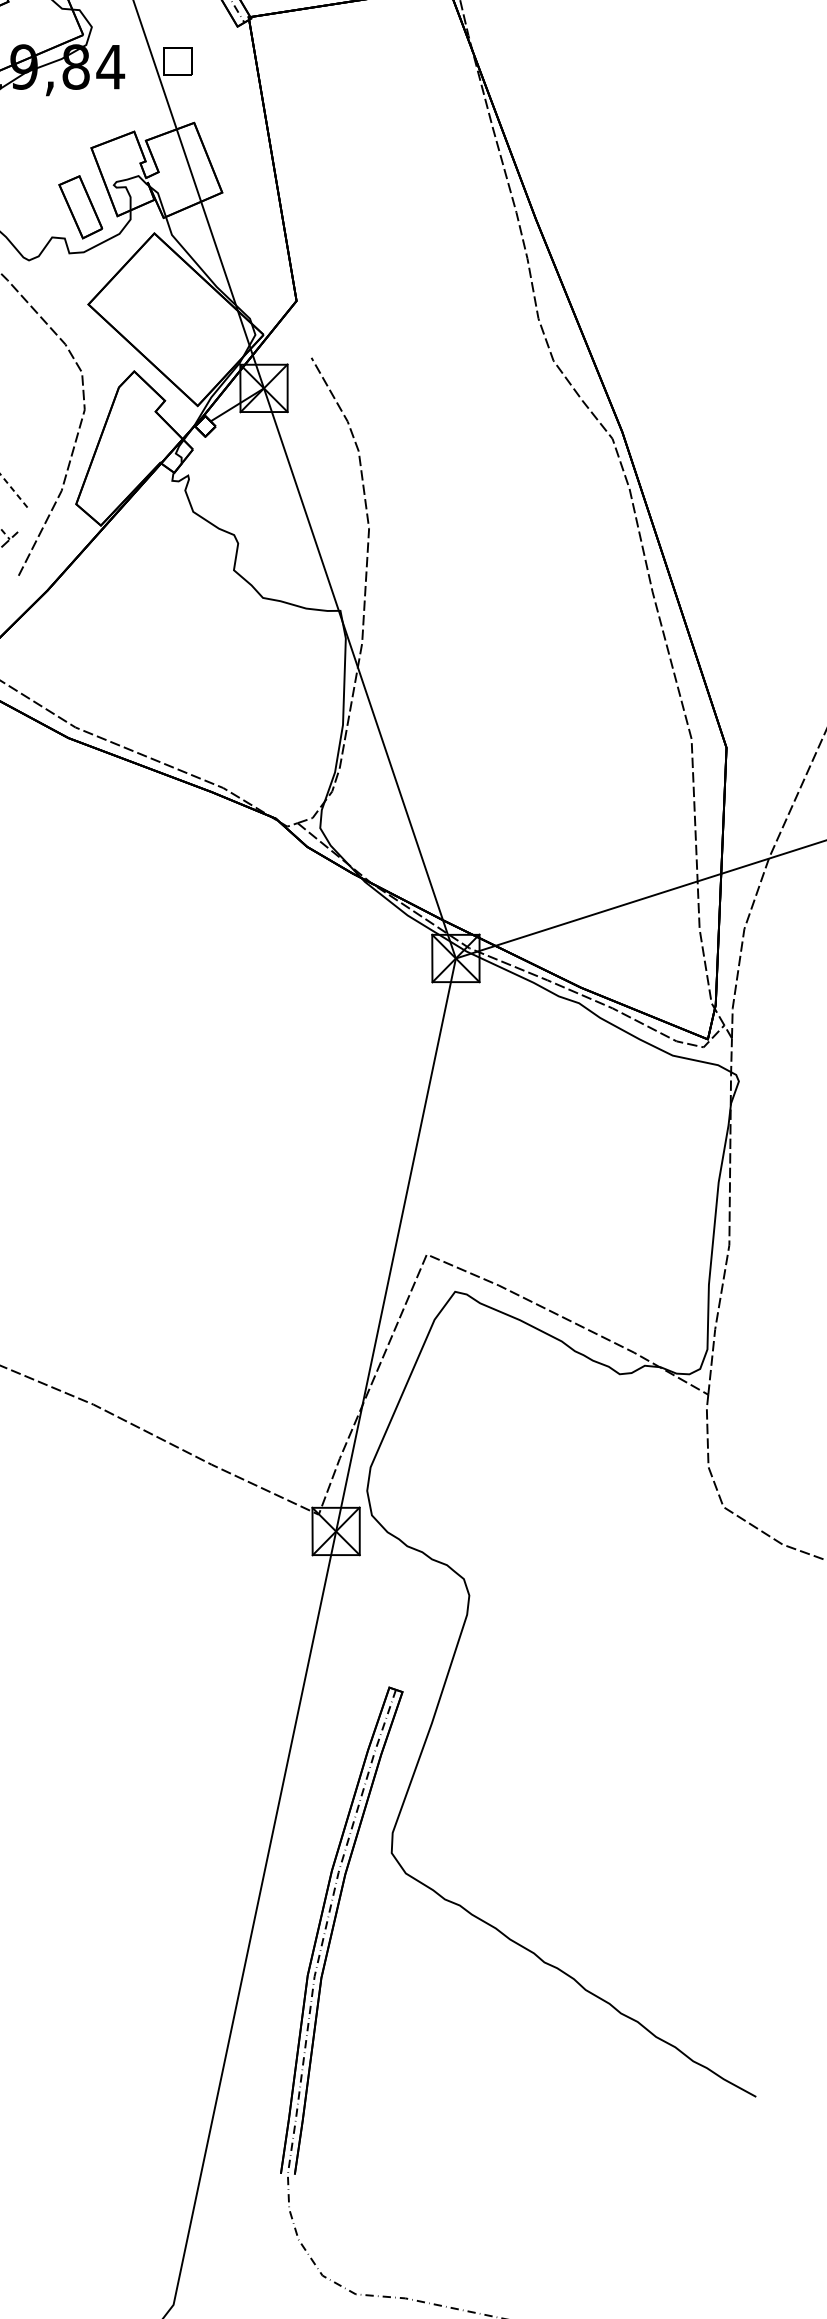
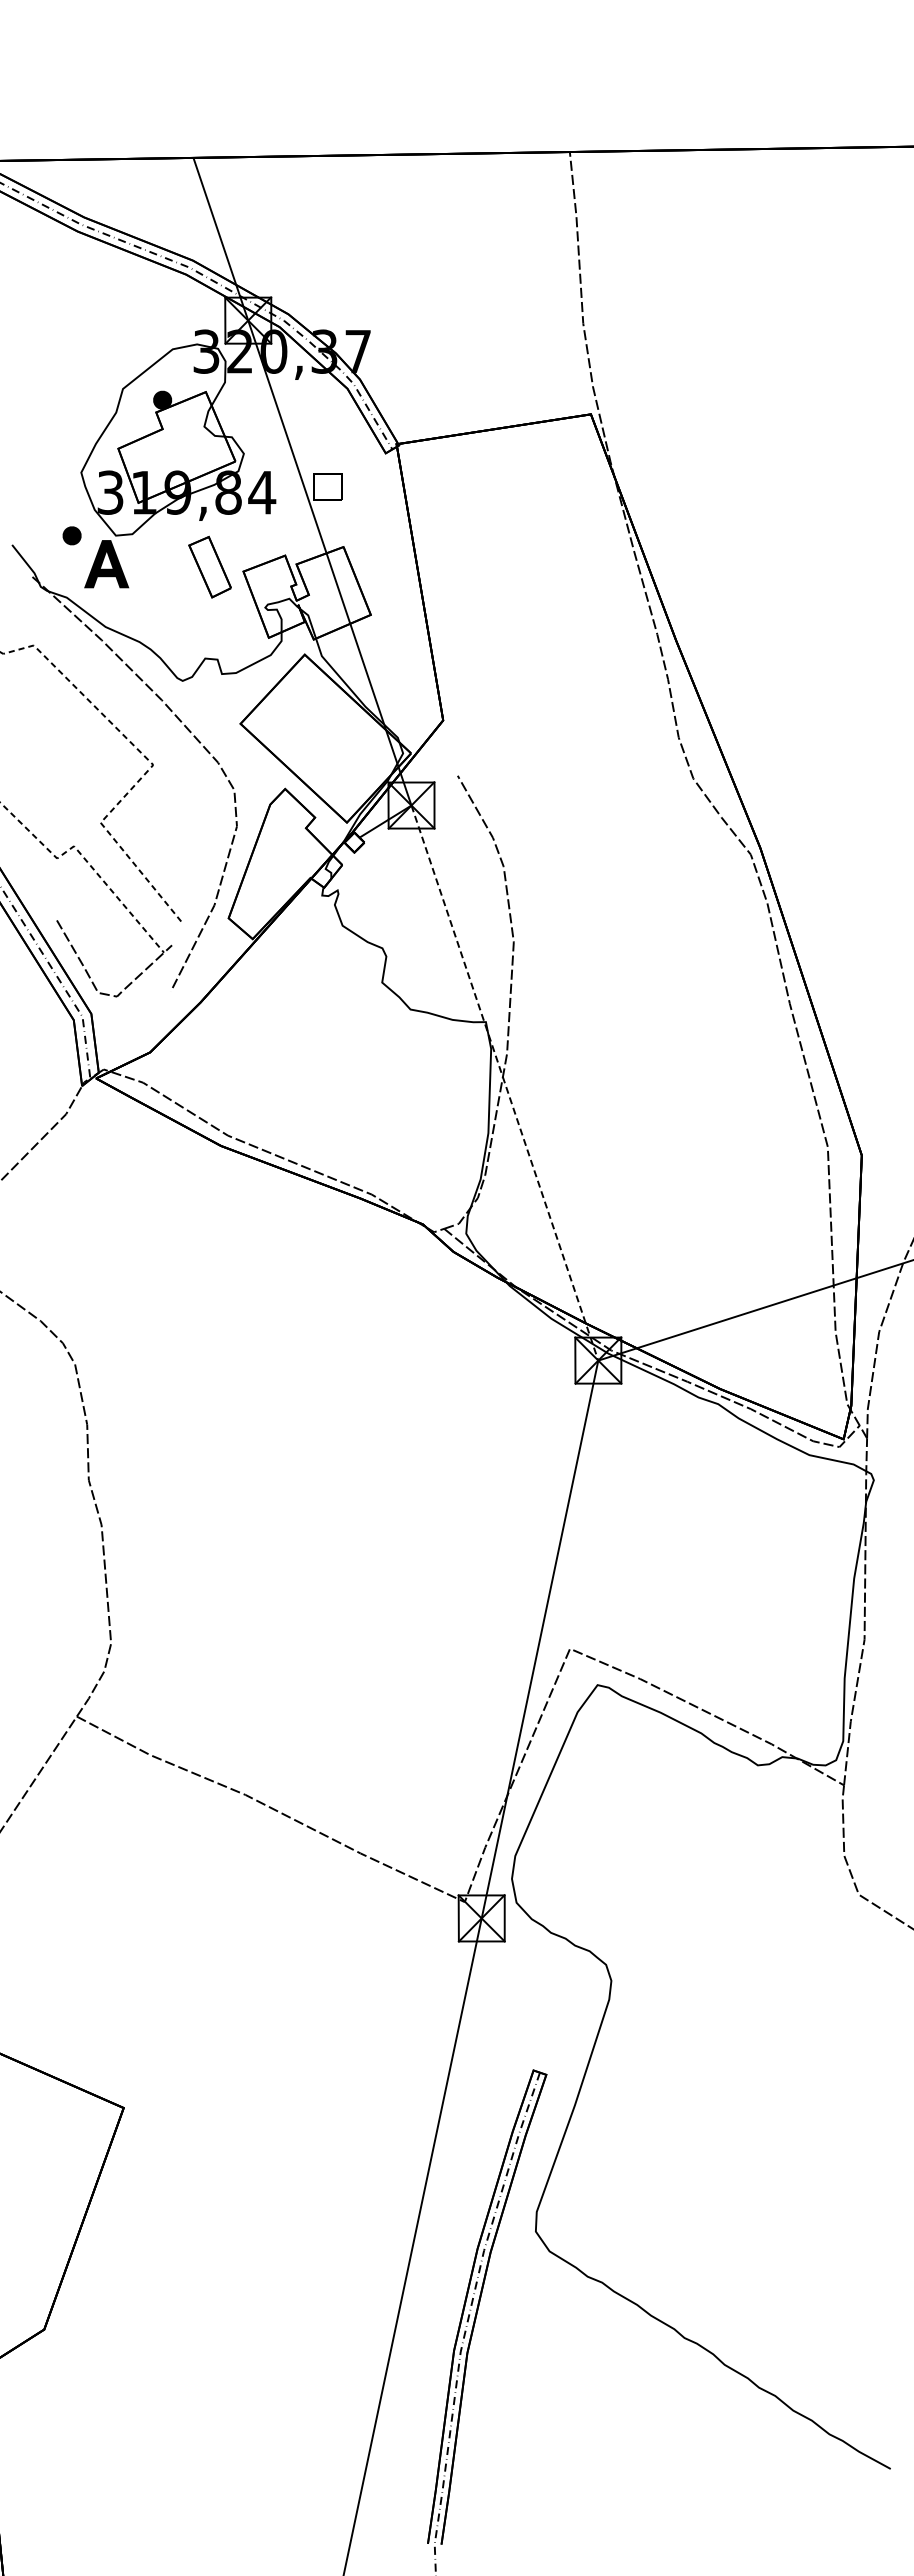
part: (80, 206) -> (209, 566), moved
line: (359, 673) -> (504, 1083), solid -> dashed

